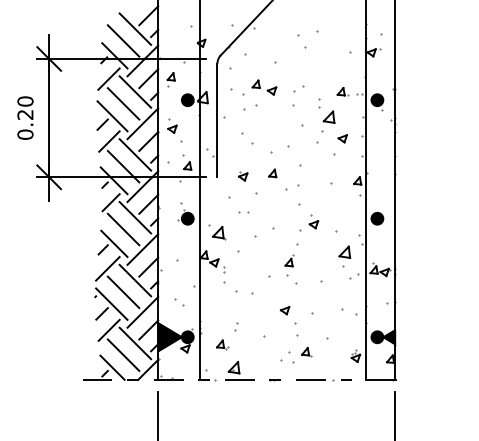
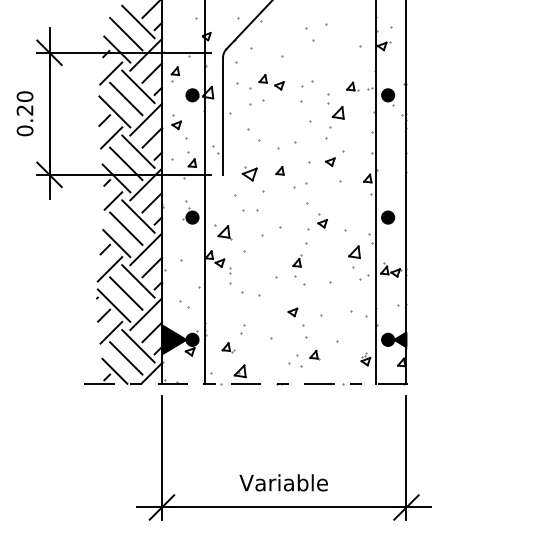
part: (342, 138) -> (330, 161), moved
part: (243, 176) -> (249, 174), size x1.6
part: (243, 212) -> (249, 211), size x1.6

